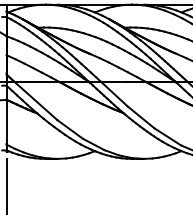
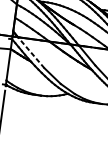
line: (35, 100) -> (31, 52), solid -> dashed

